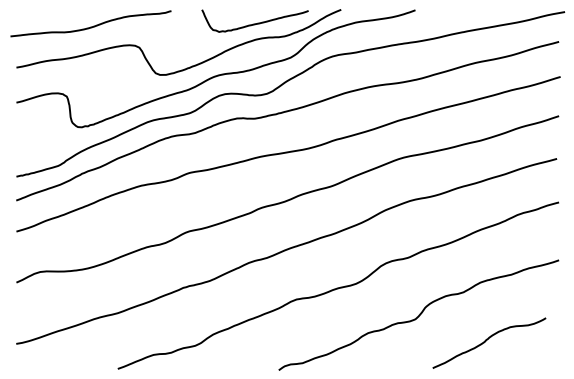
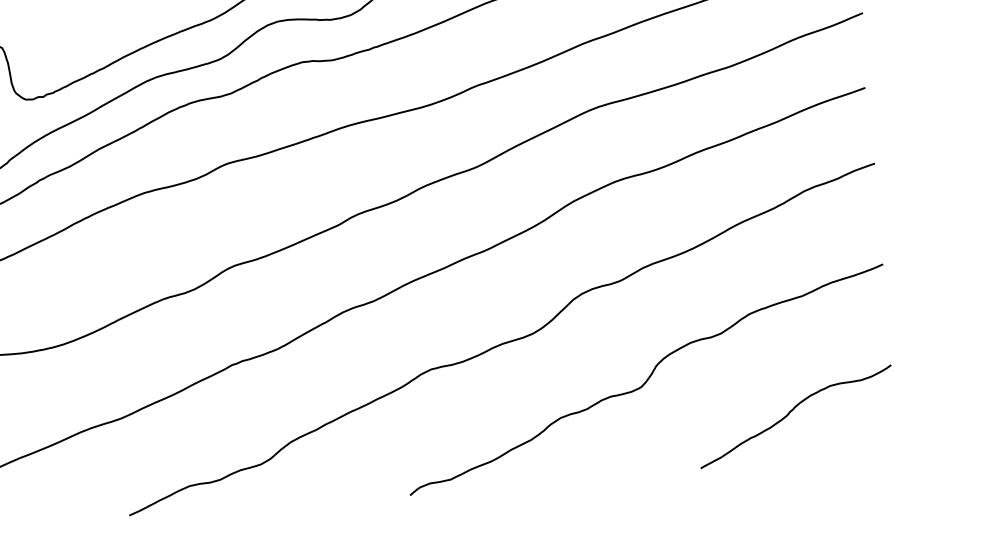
curve: (487, 340) -> (792, 412), moved

